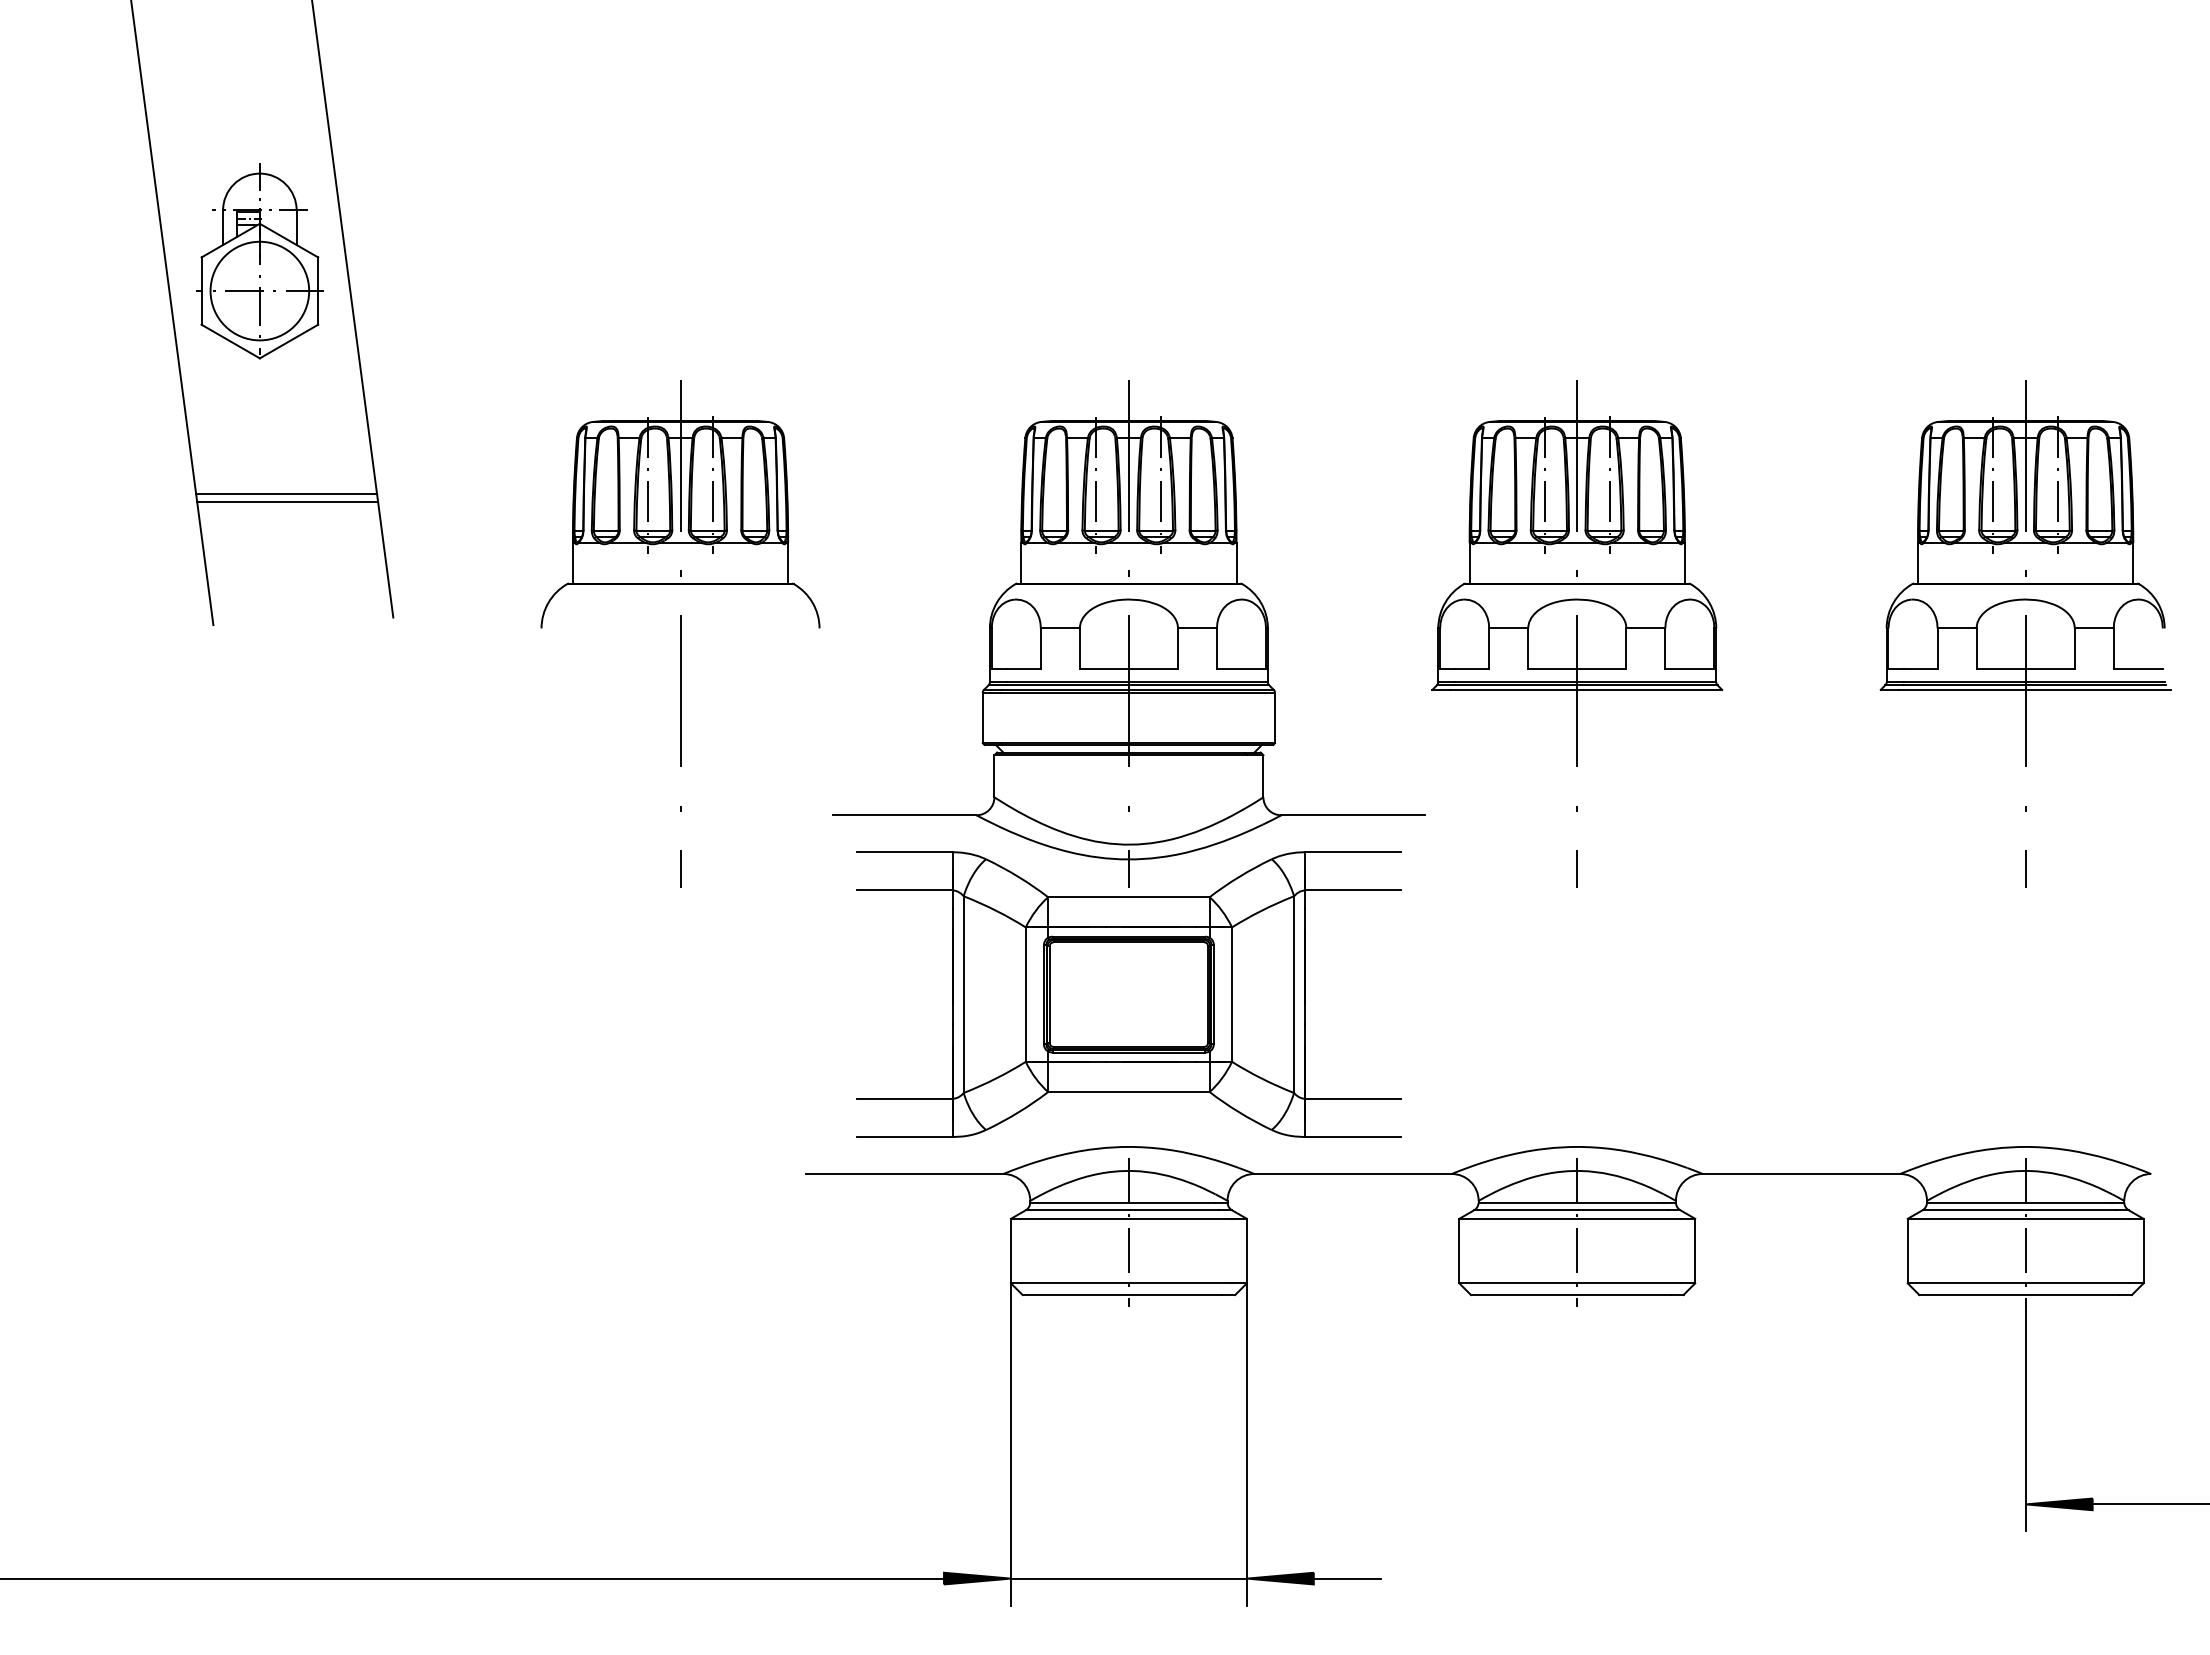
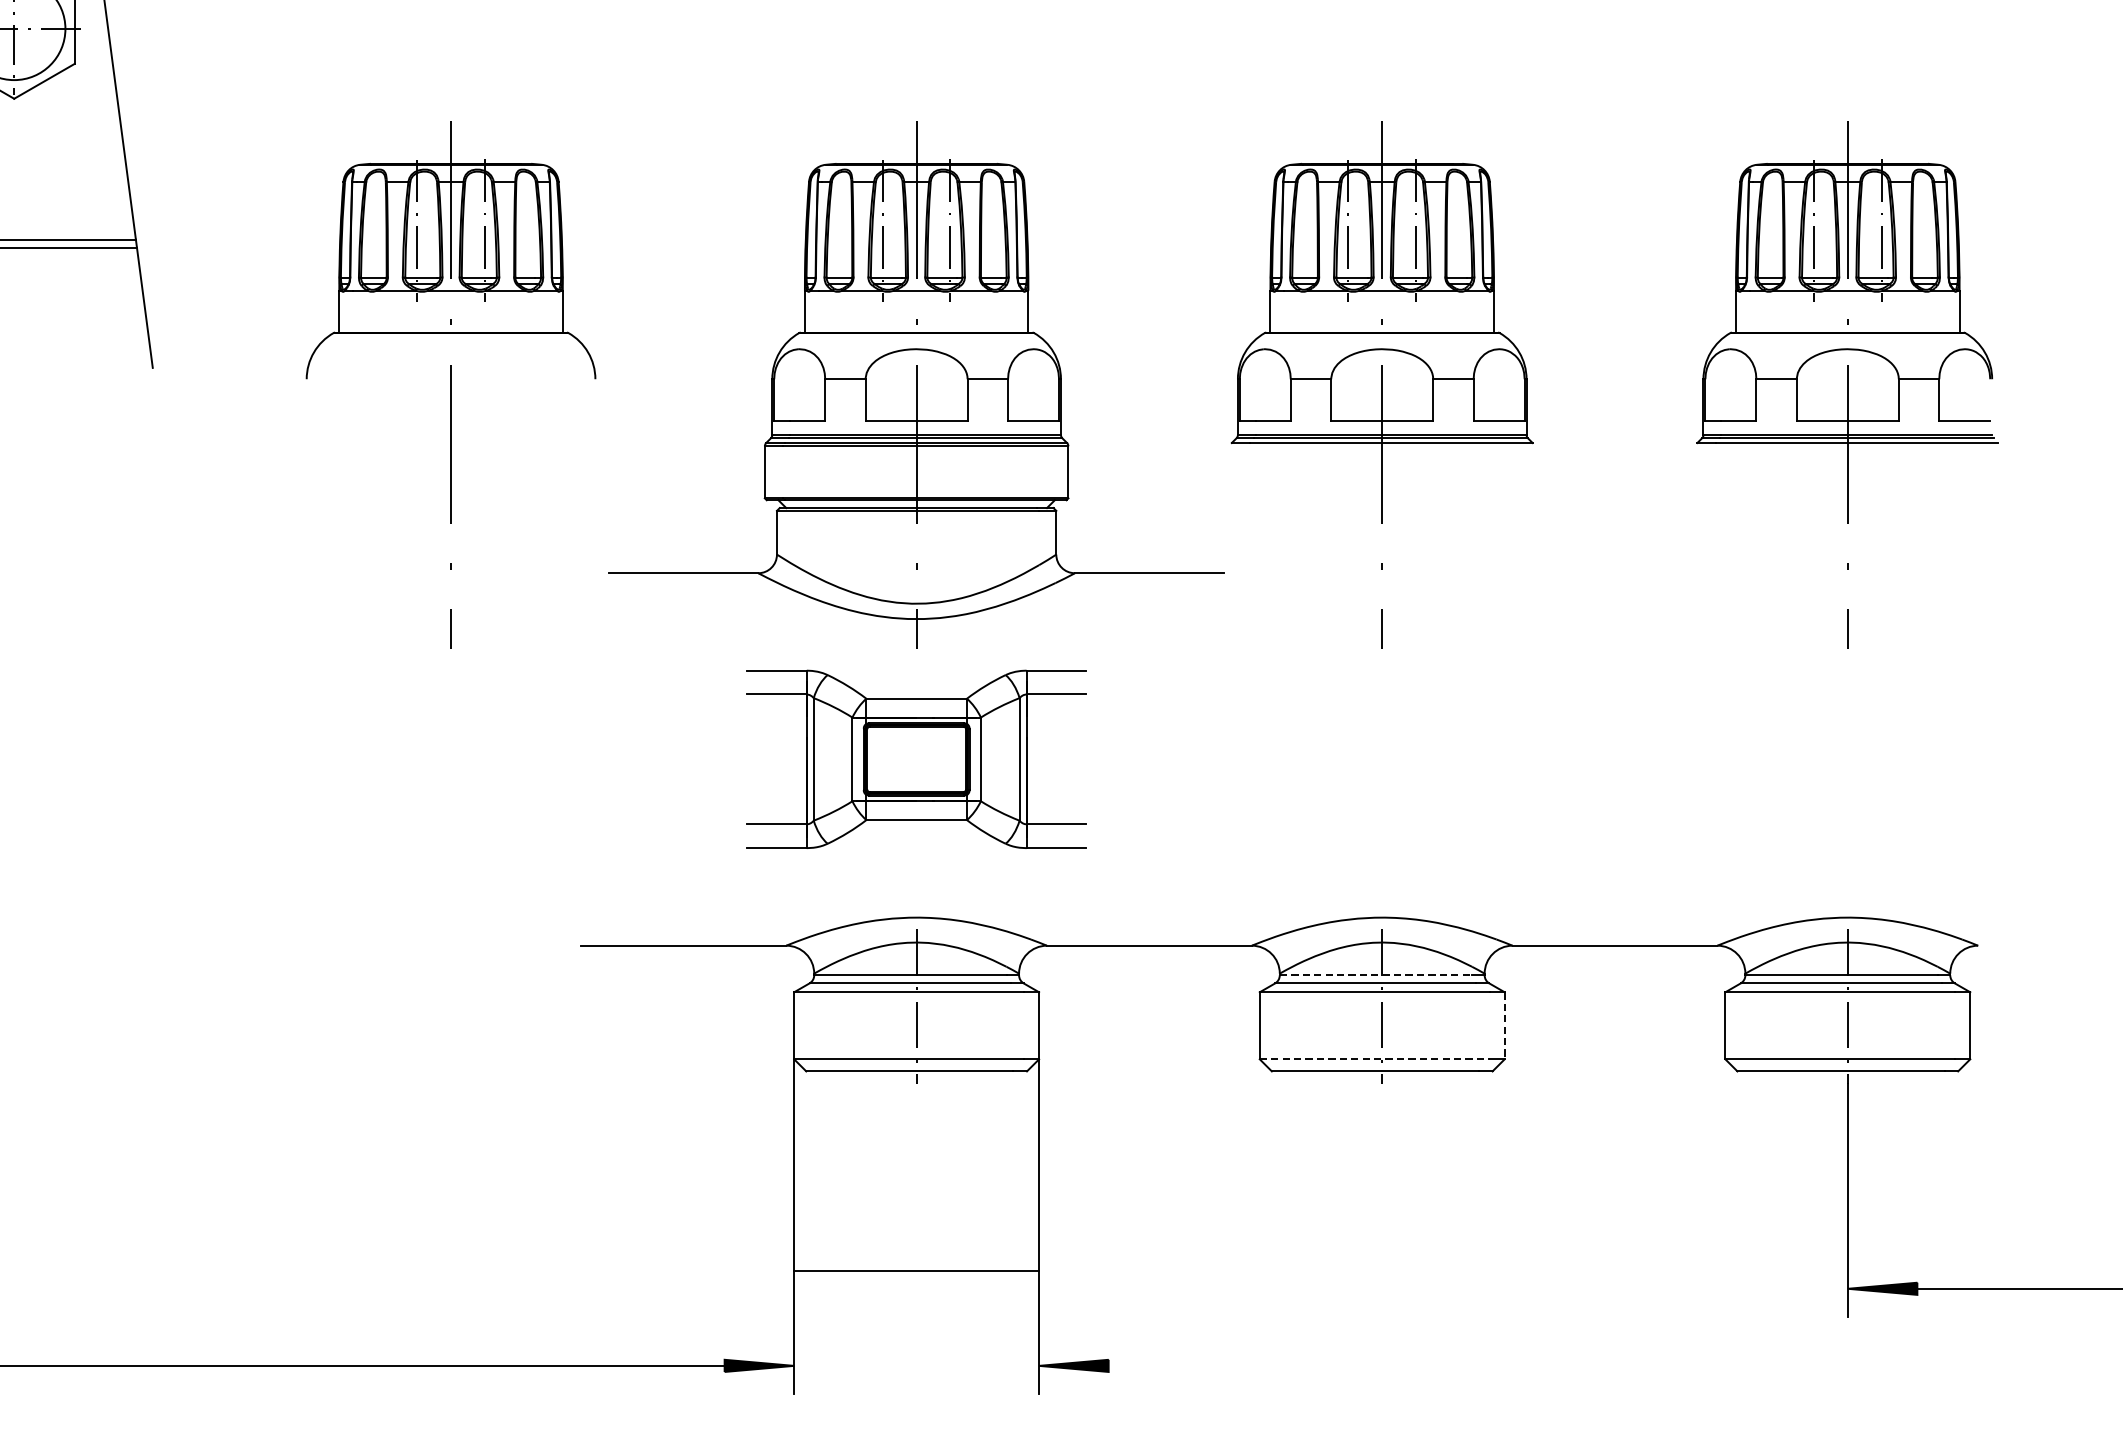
part: (1128, 994) -> (916, 759), size x0.6
line: (1571, 1202) -> (1376, 975), solid -> dashed
line: (1695, 1251) -> (1504, 1026), solid -> dashed
line: (1570, 1283) -> (1375, 1059), solid -> dashed
line: (1128, 1578) -> (916, 1271), moved
line: (1347, 1578) -> (1143, 1365), removed

